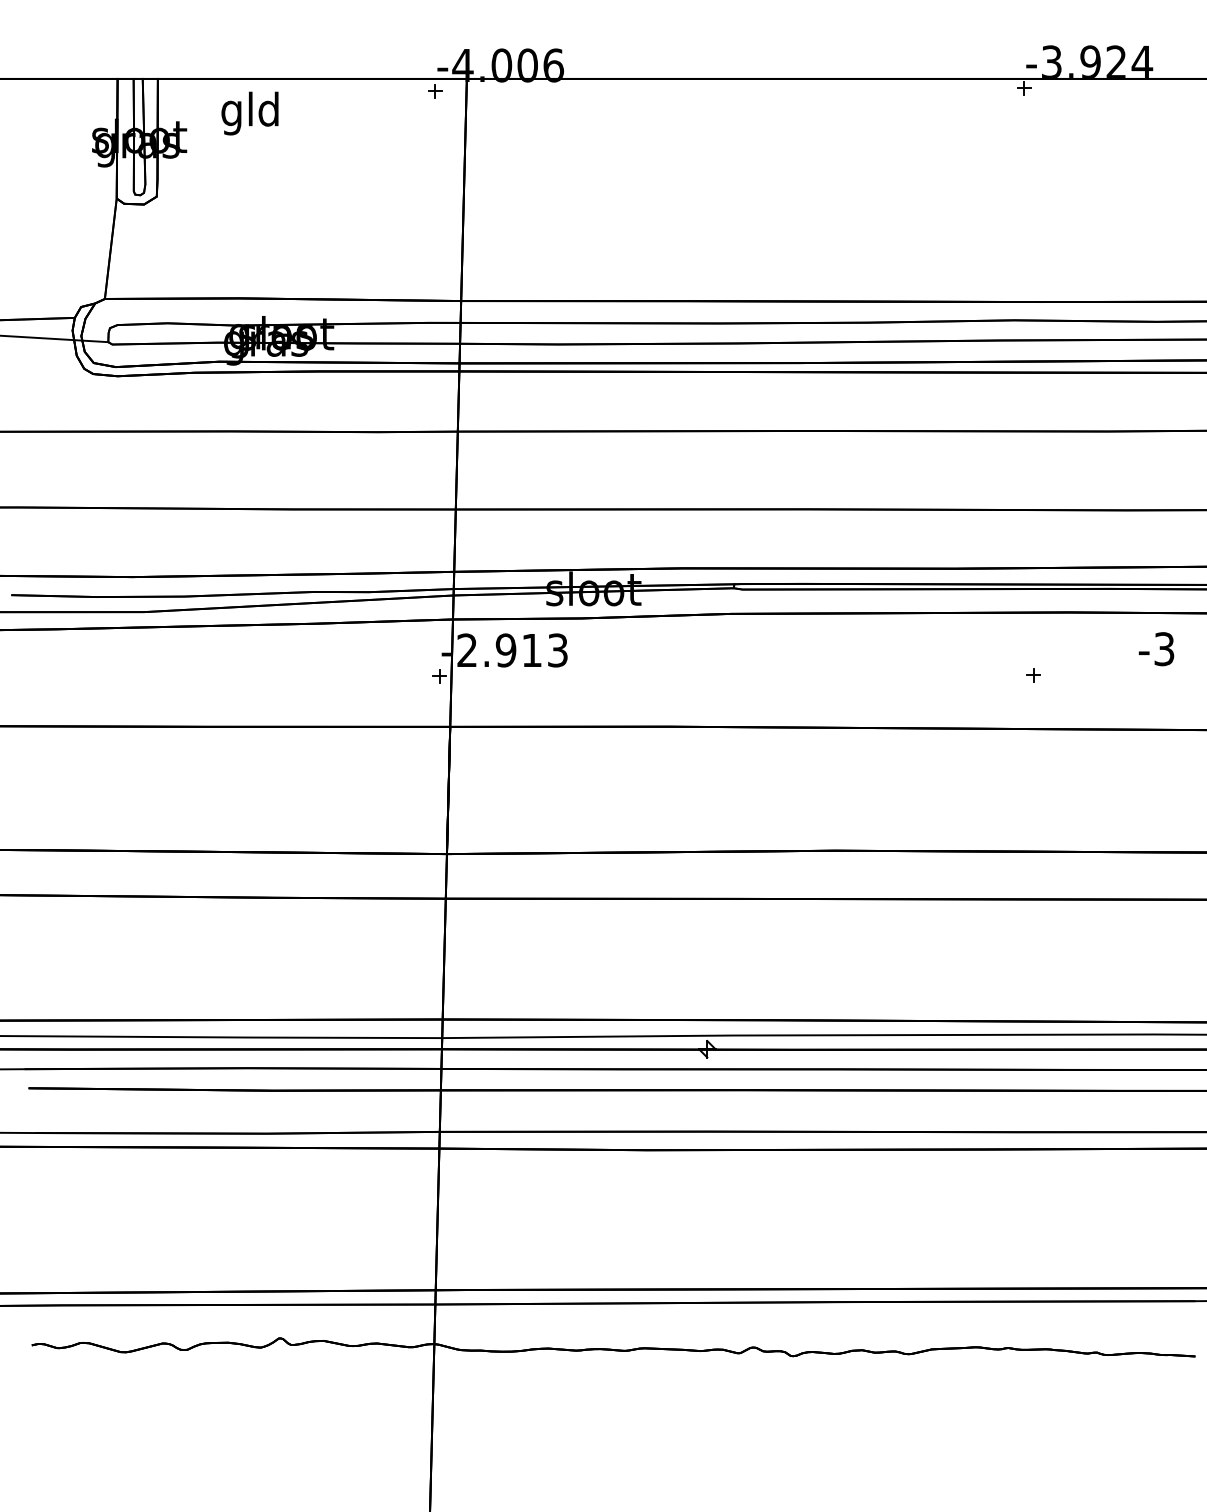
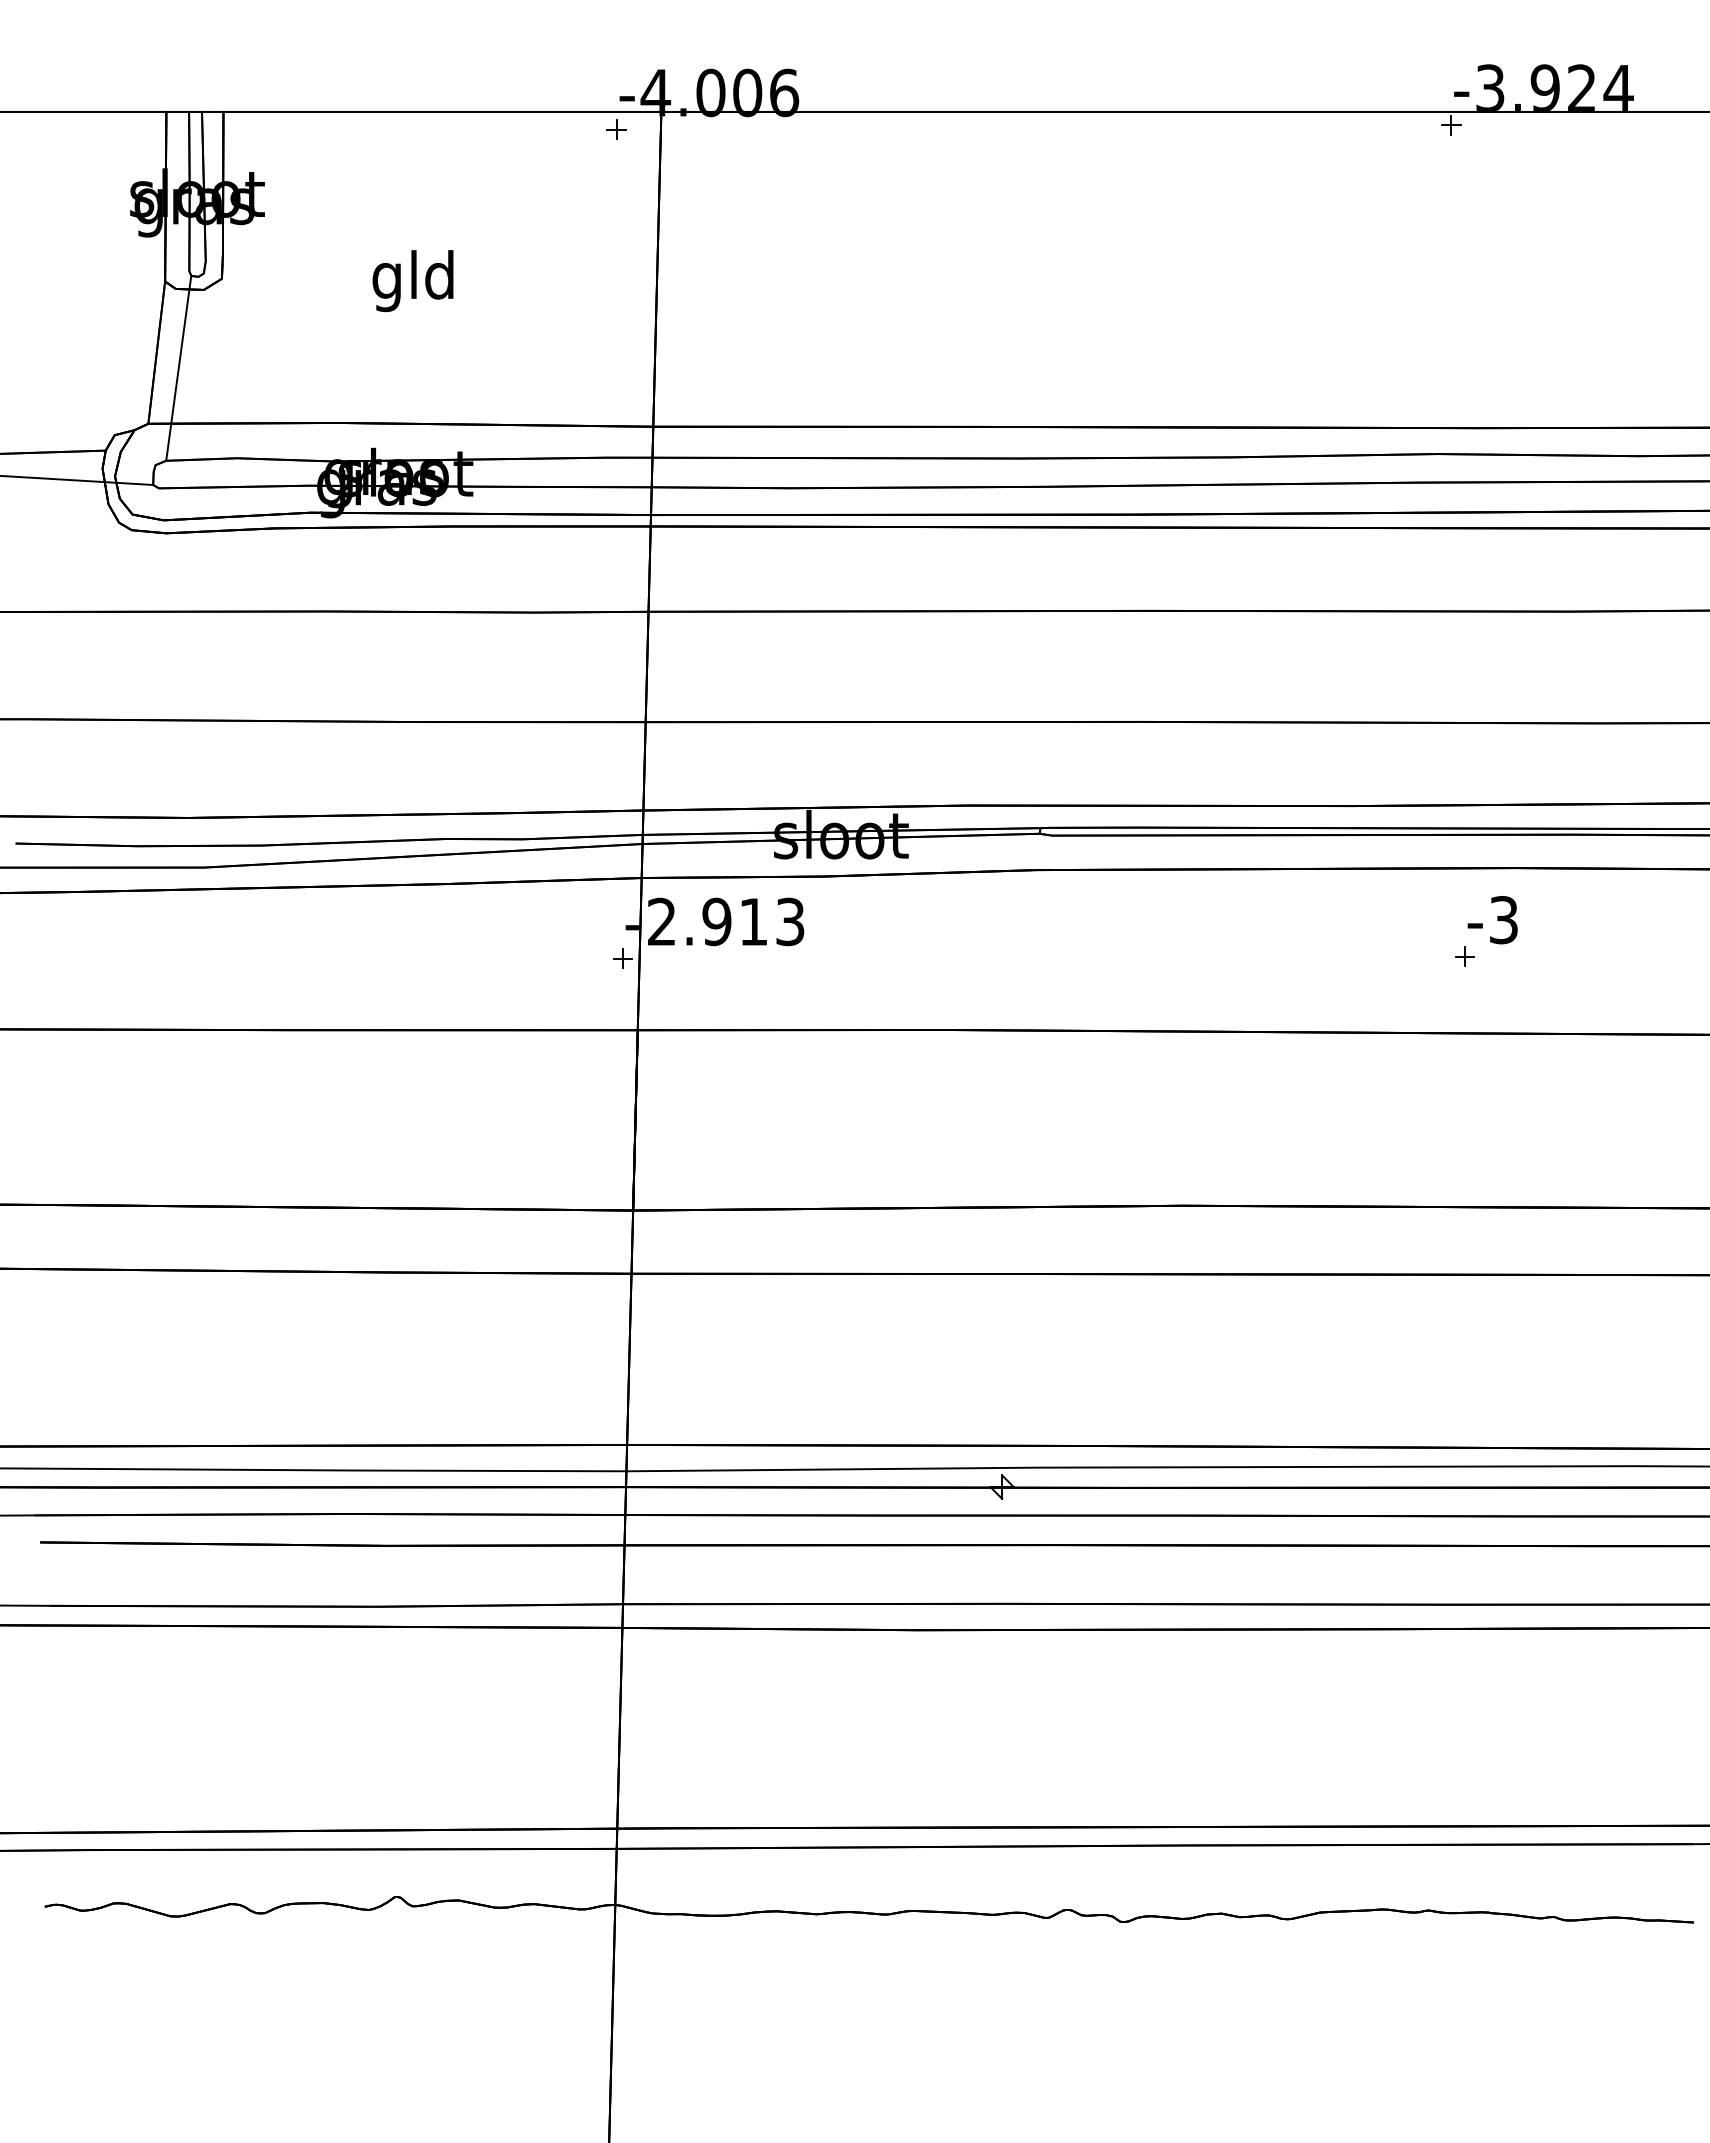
text: (249, 113) -> (412, 281), moved
line: (126, 259) -> (178, 367), added
text: (1156, 649) -> (1492, 920), moved

